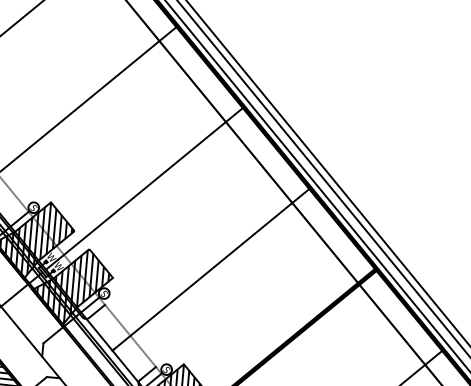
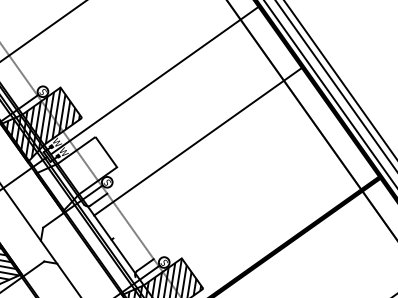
line: (211, 269) -> (198, 141), moved
hatch: (73, 286) -> (77, 173), removed

